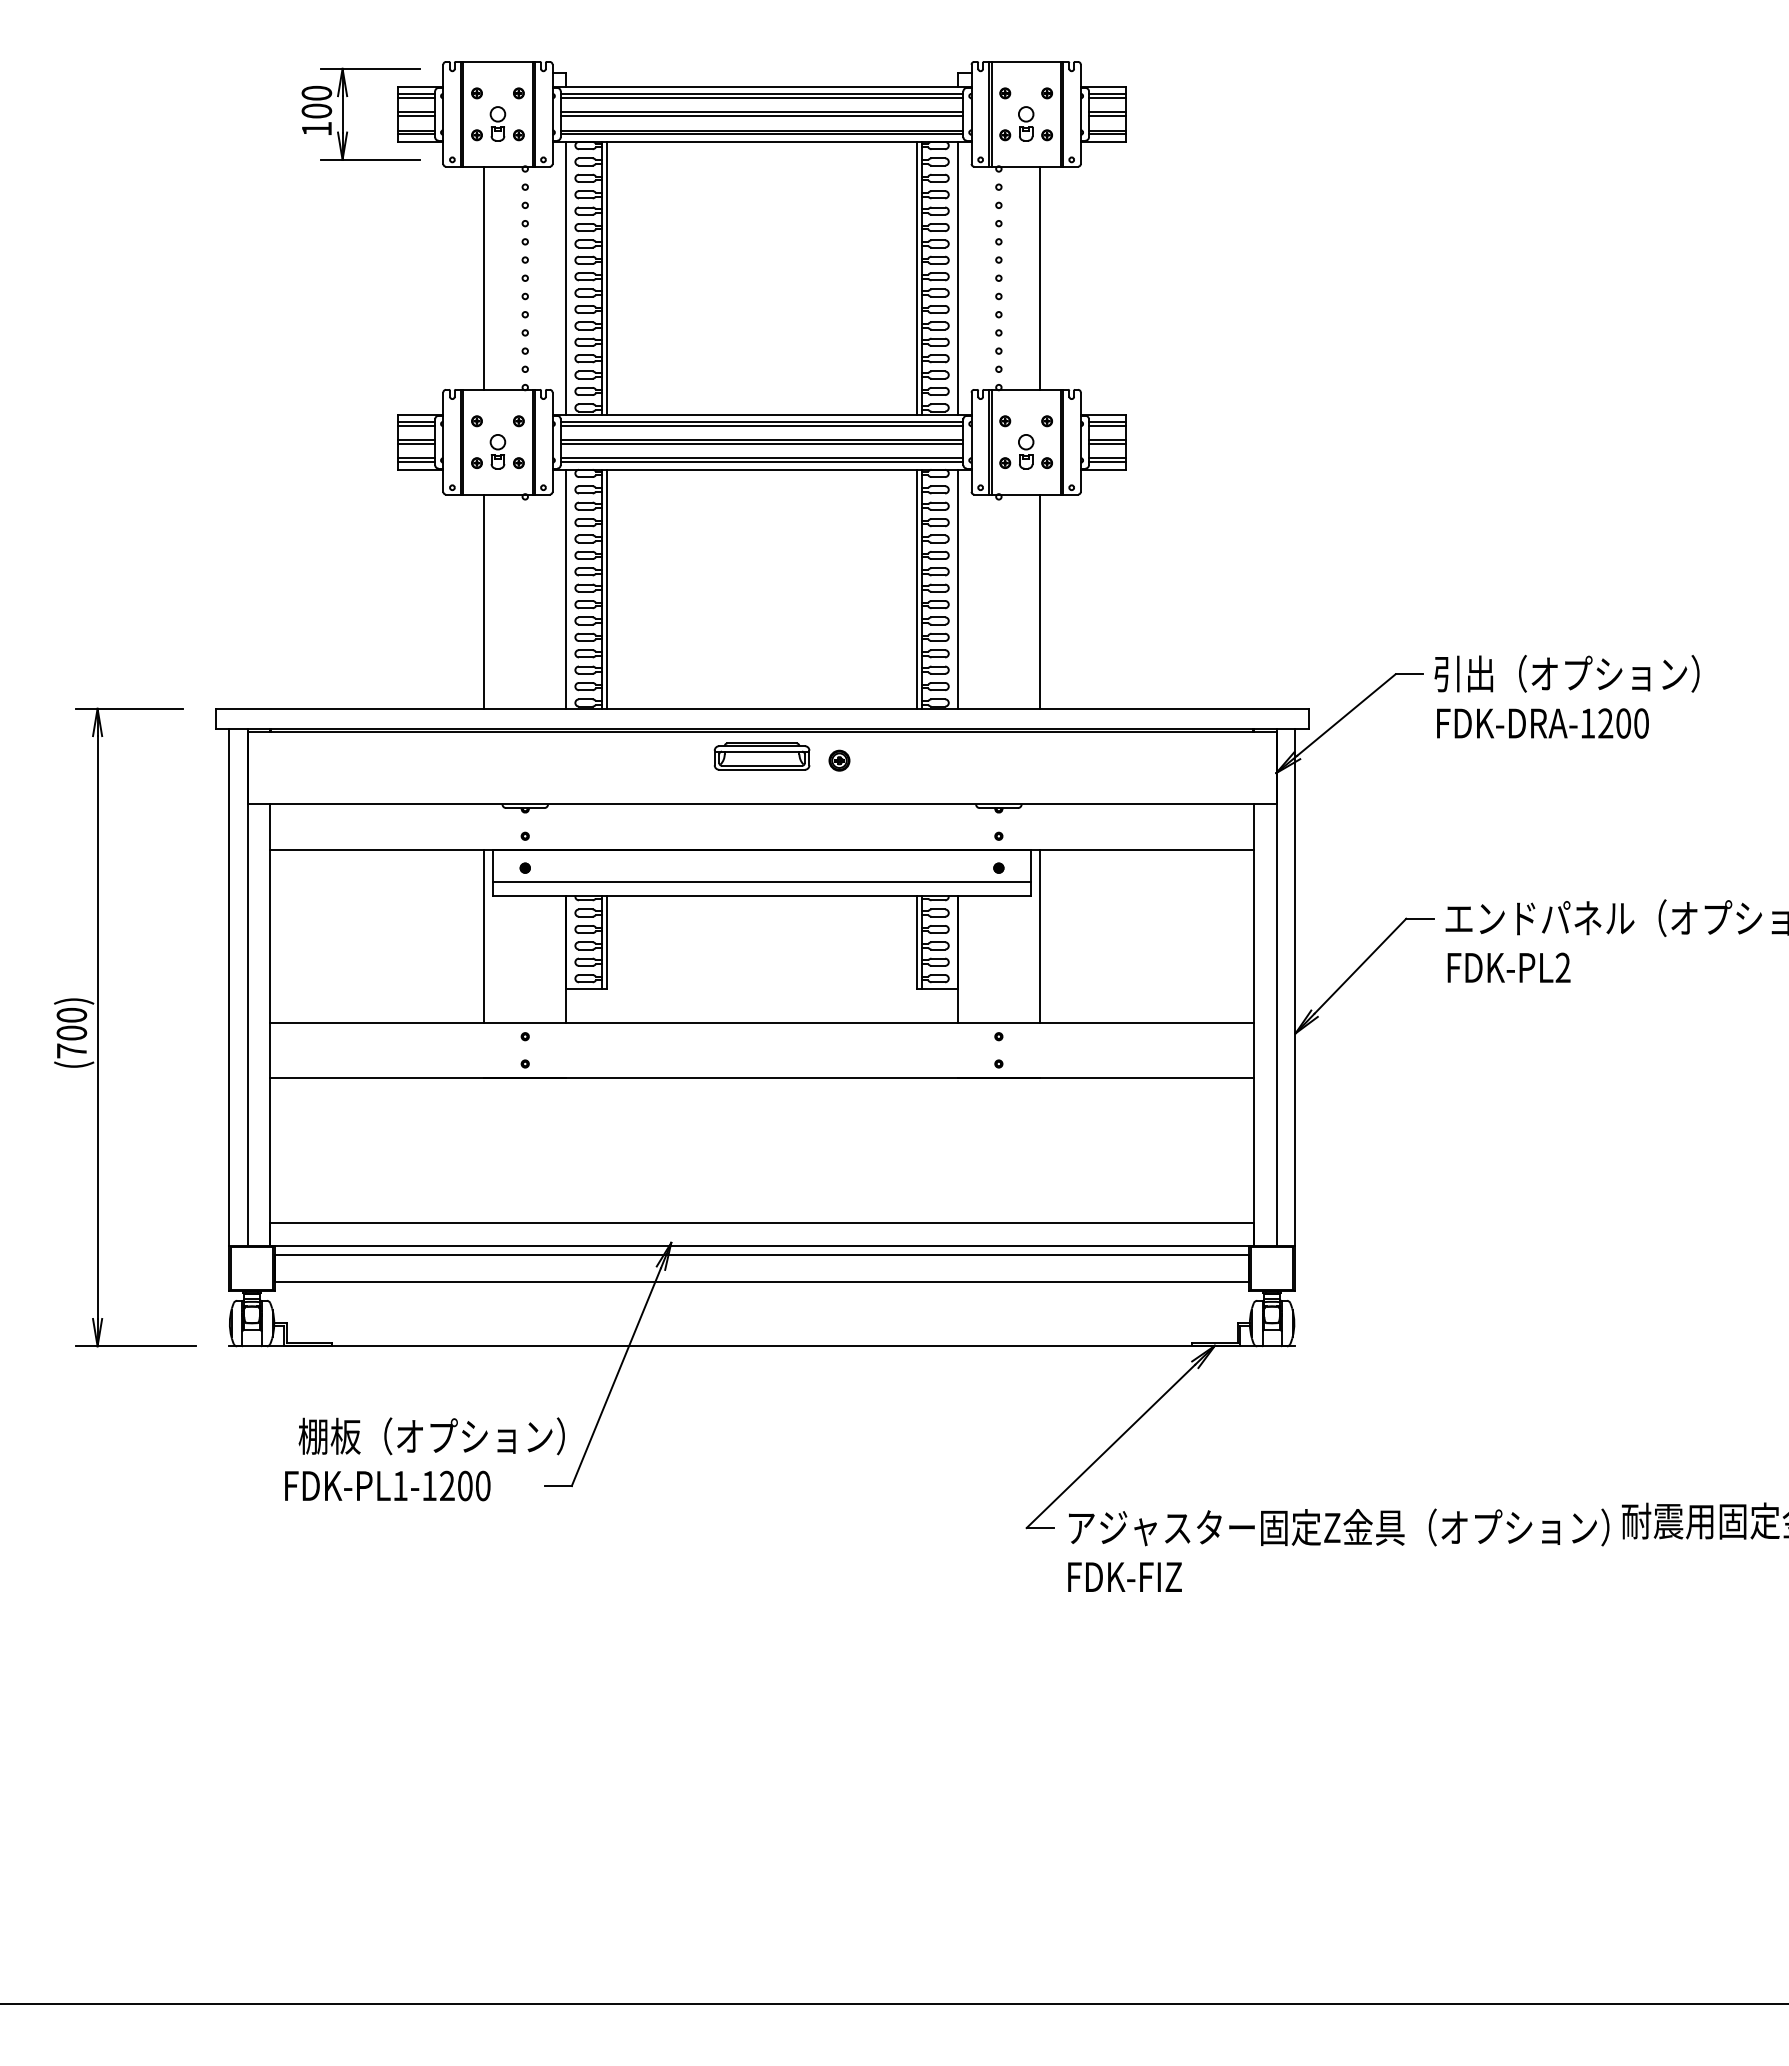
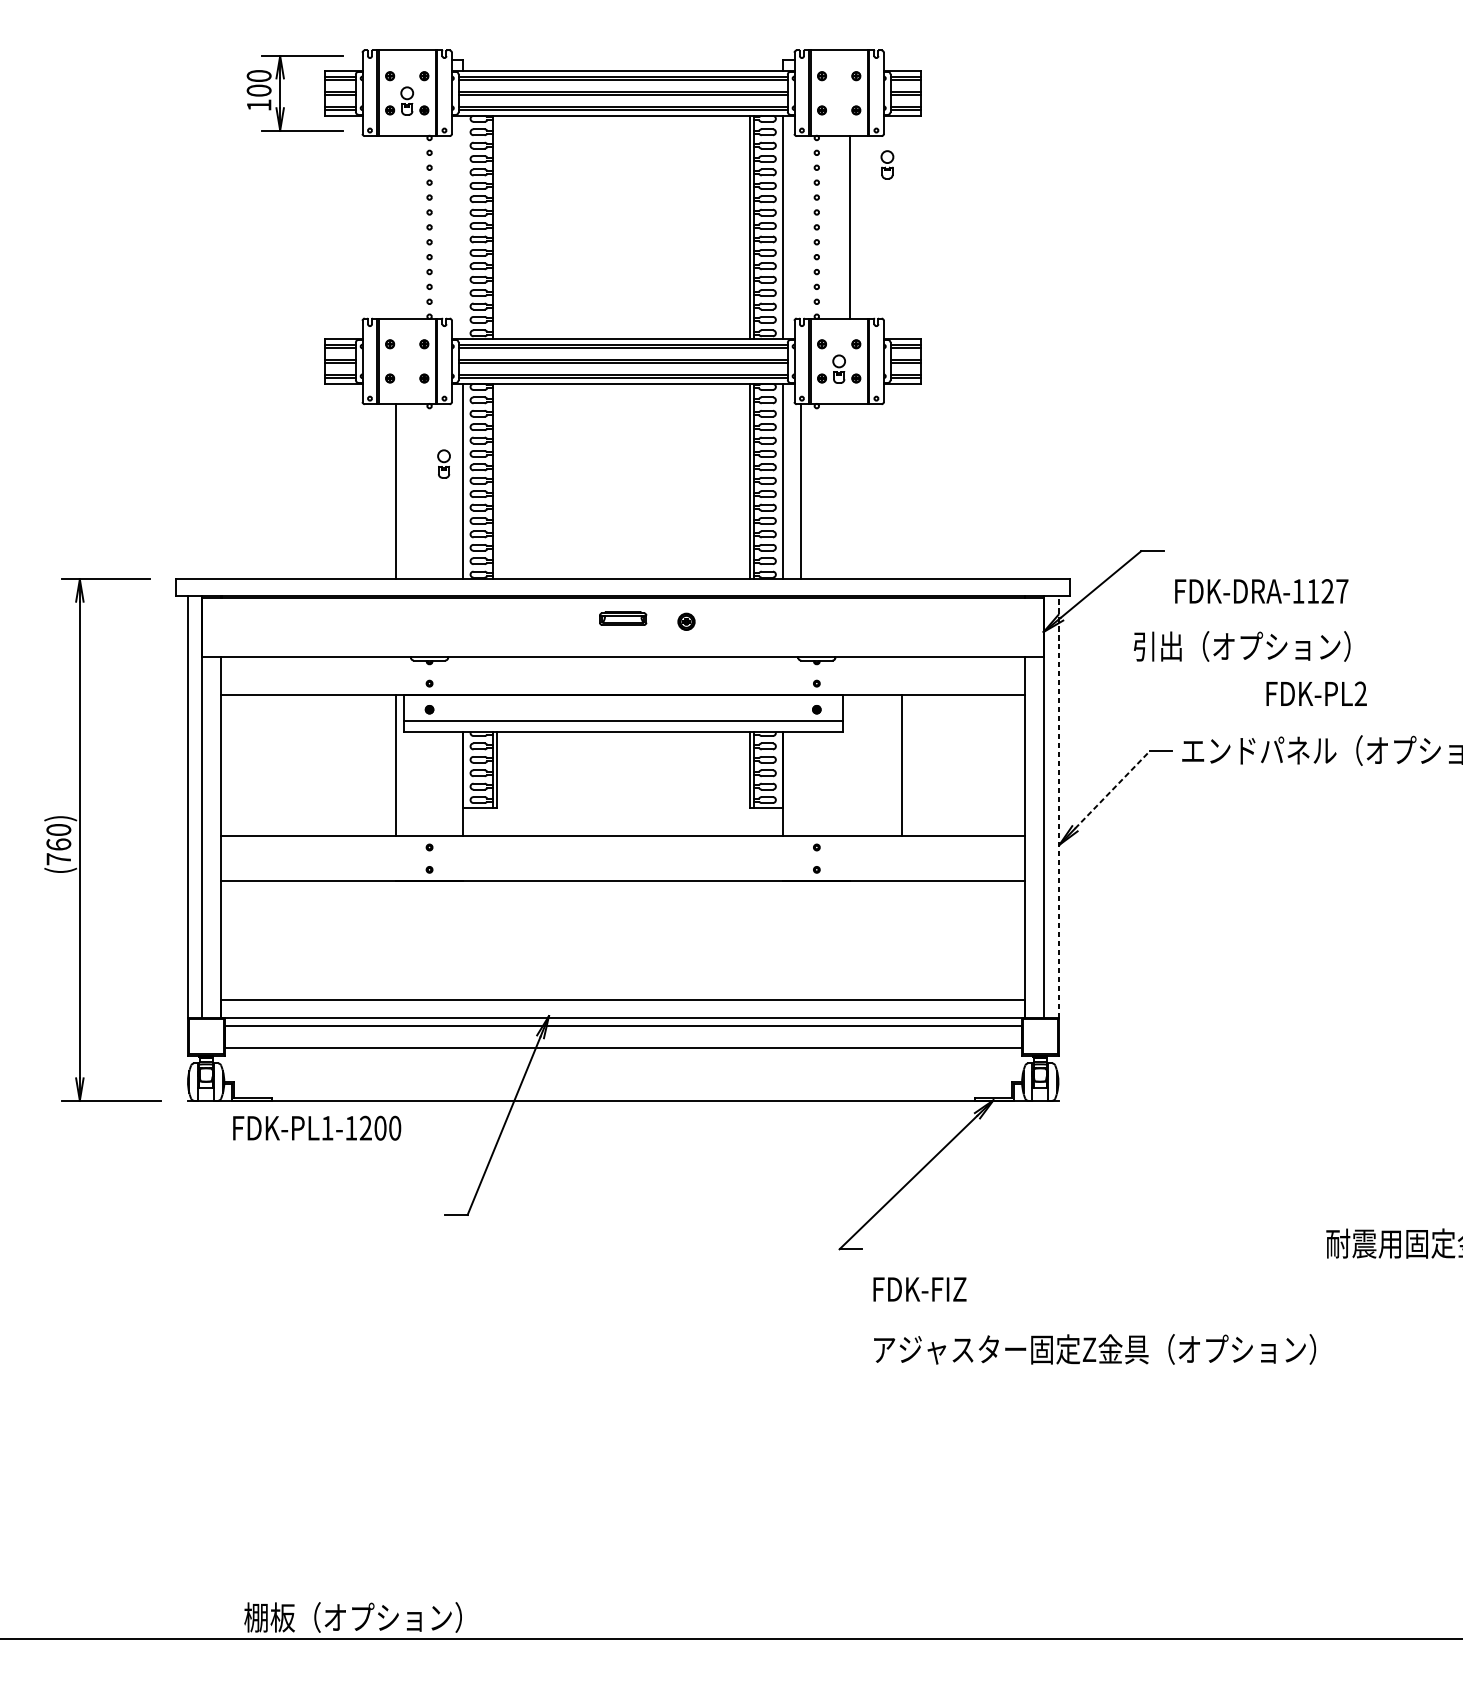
part: (1026, 123) -> (887, 164), moved
line: (484, 277) -> (396, 226), removed
line: (566, 277) -> (463, 226), removed
line: (607, 277) -> (496, 226), removed
part: (497, 451) -> (443, 463), moved
line: (607, 588) -> (496, 481), removed
line: (1039, 601) -> (801, 491), moved
text: (1566, 673) -> (1241, 646), moved
text: (1623, 723) -> (1327, 591), FDK-DRA-1200 -> FDK-DRA-1127
part: (761, 756) -> (622, 618), size x0.6
line: (1039, 936) -> (901, 765), moved
line: (1360, 965) -> (1112, 789), solid -> dashed
text: (1508, 967) -> (1316, 693), moved
line: (1294, 986) -> (1058, 806), solid -> dashed
text: (71, 1032) -> (58, 844), (700) -> (760)
text: (431, 1436) -> (352, 1617), moved
text: (387, 1485) -> (316, 1127), moved
text: (1339, 1527) -> (1095, 1349), moved

